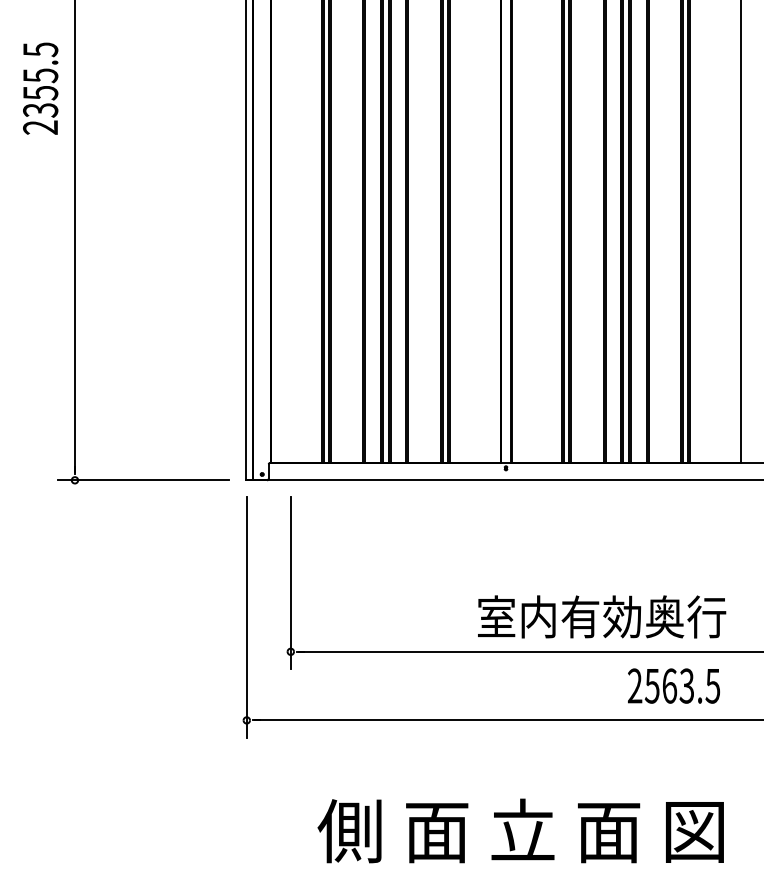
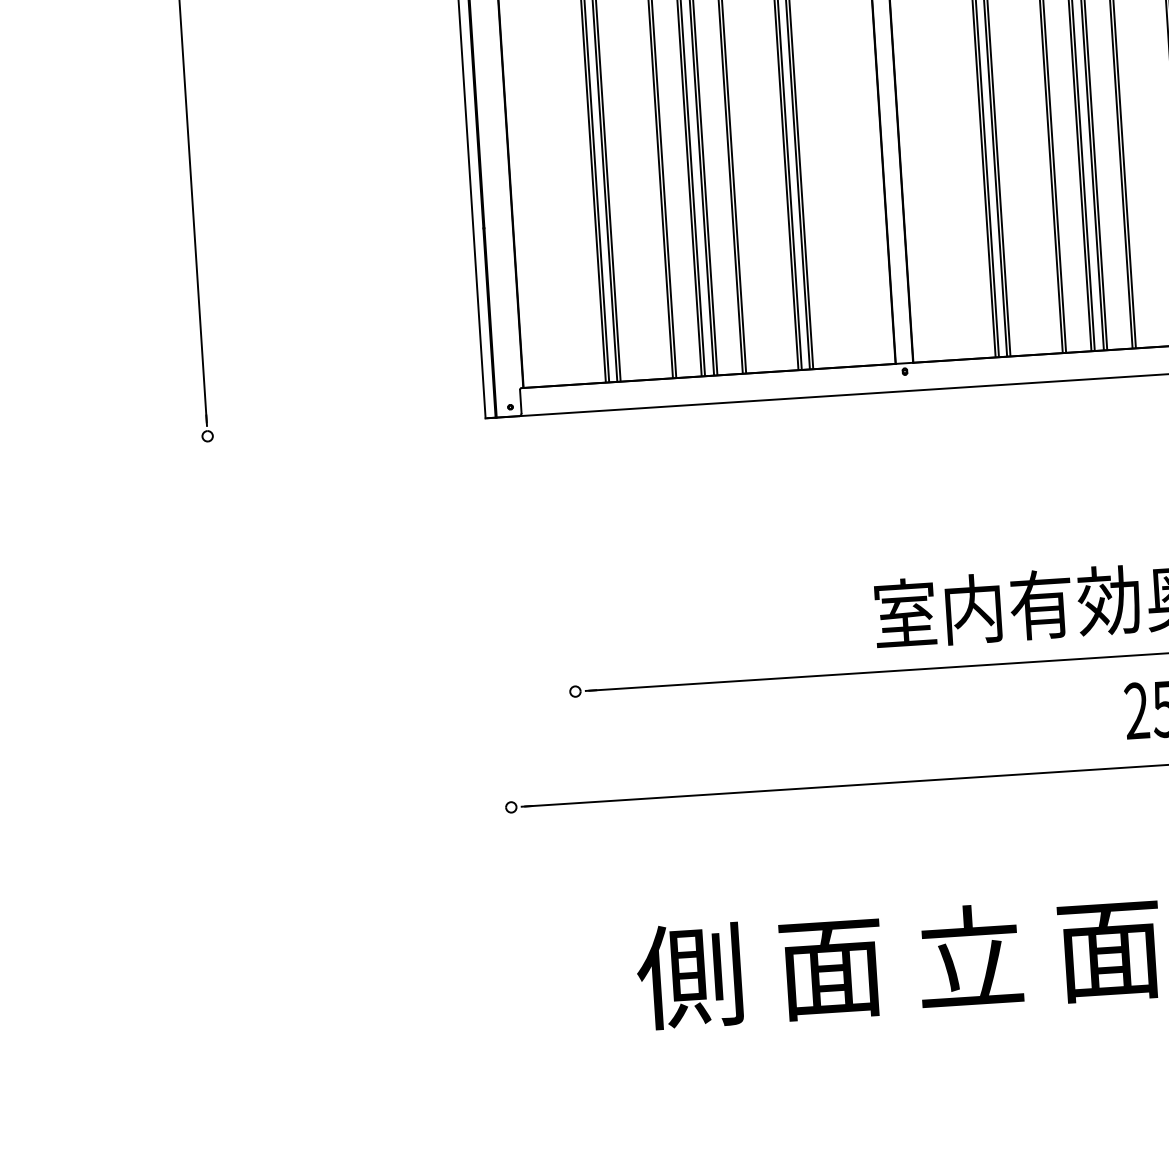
line: (143, 480) -> (318, 429), removed
line: (290, 582) -> (567, 579), removed
line: (246, 617) -> (500, 640), removed

